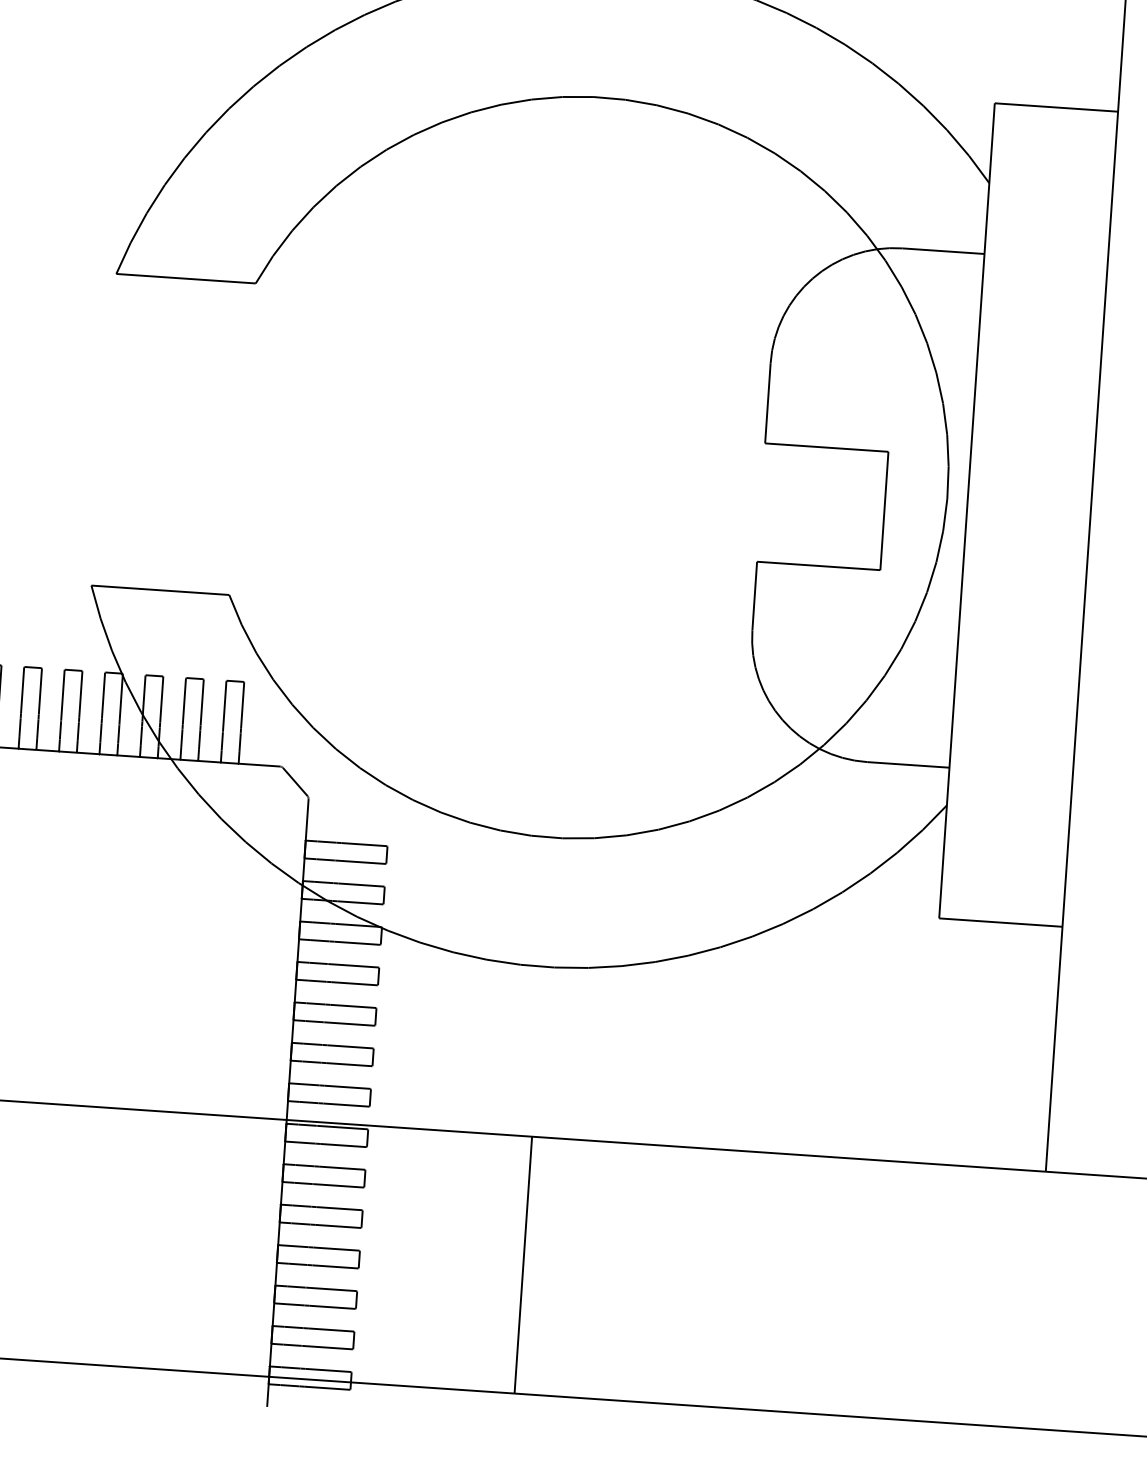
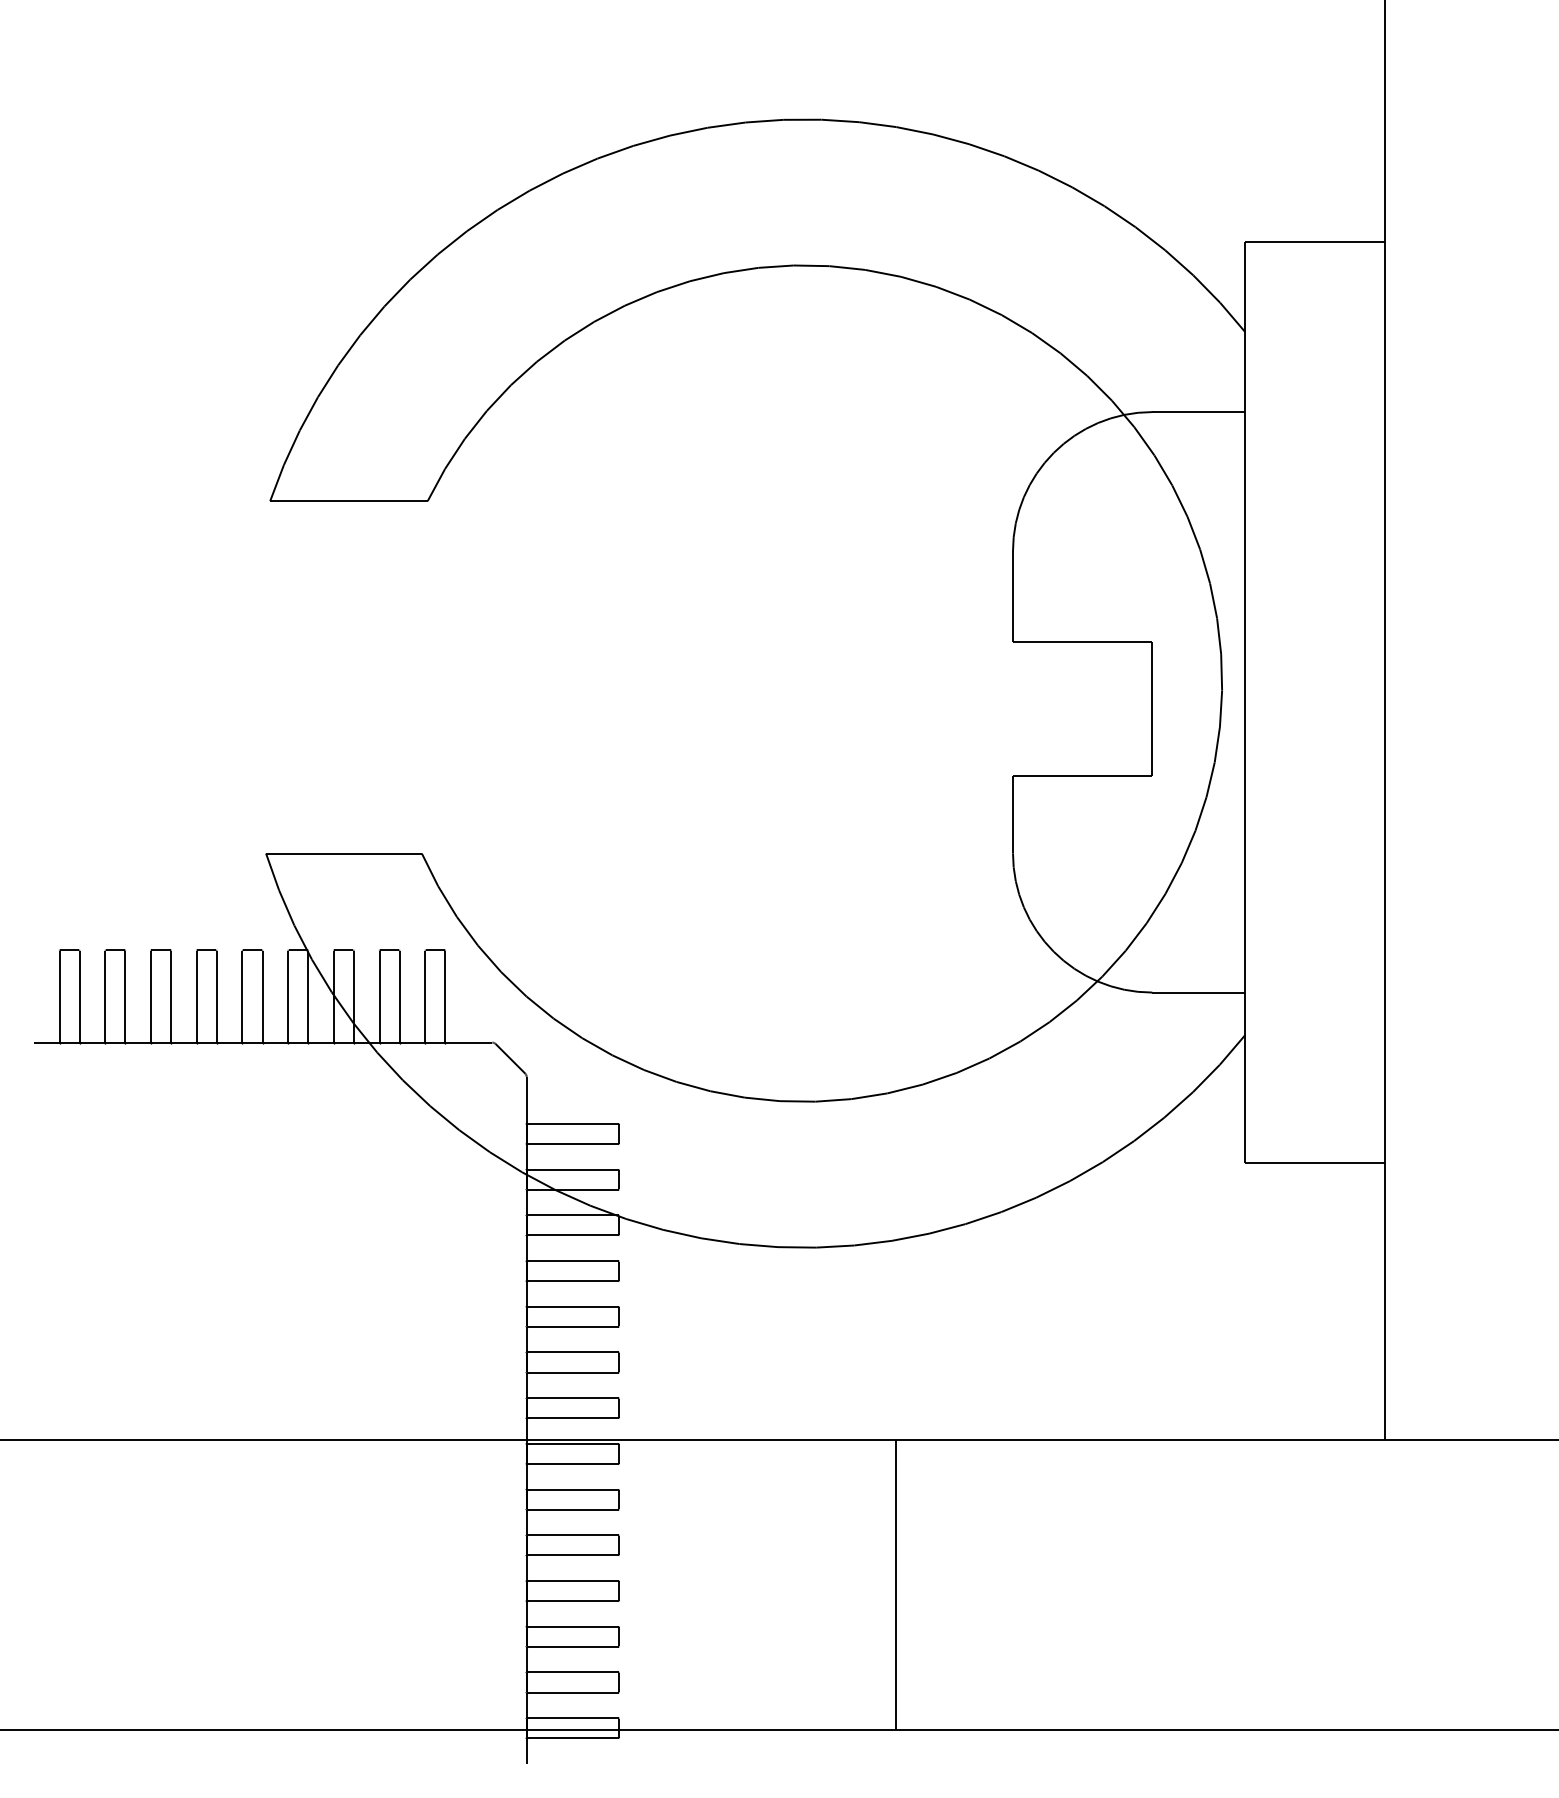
line: (523, 1264) -> (896, 1584), moved

